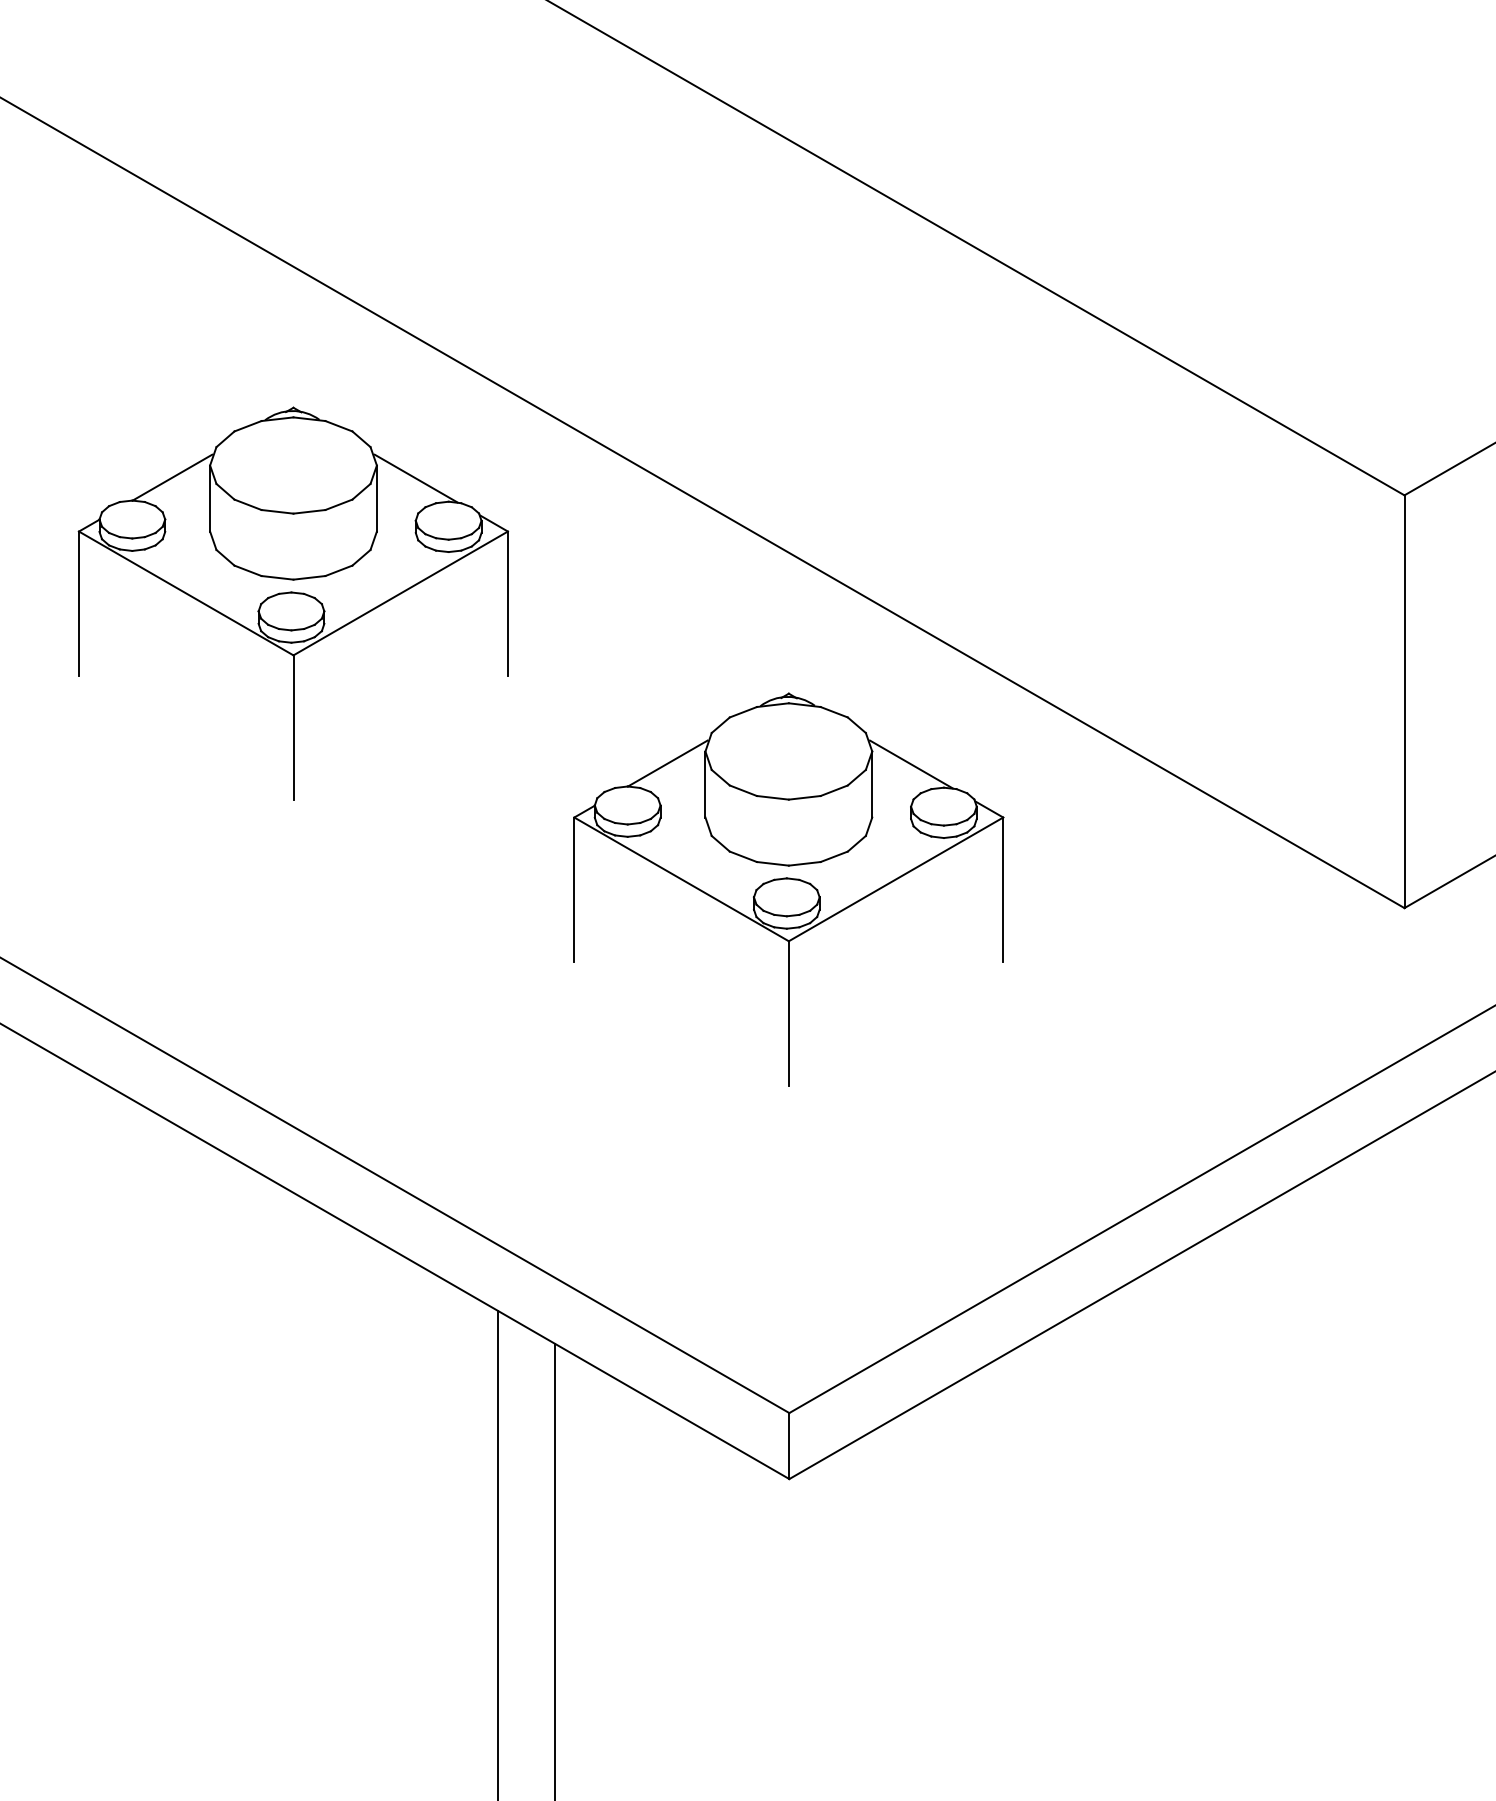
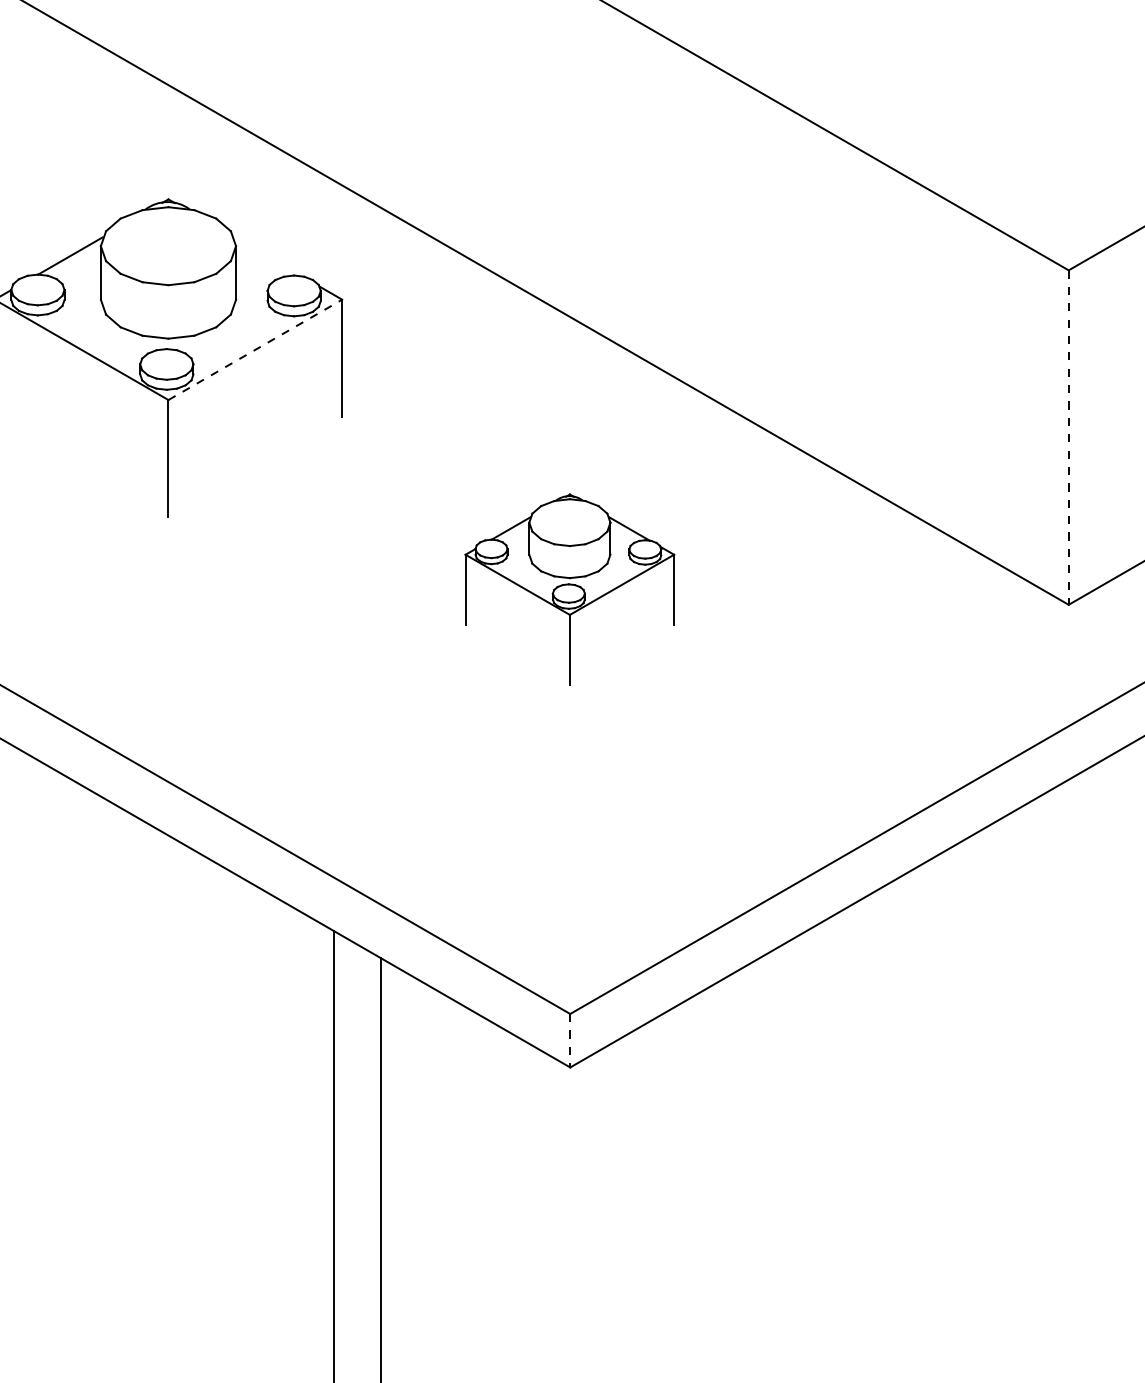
line: (415, 478) -> (267, 256), removed
line: (400, 593) -> (255, 349), solid -> dashed
line: (1404, 702) -> (1068, 438), solid -> dashed
part: (788, 889) -> (569, 589), size x0.6
line: (789, 1446) -> (570, 1041), solid -> dashed

